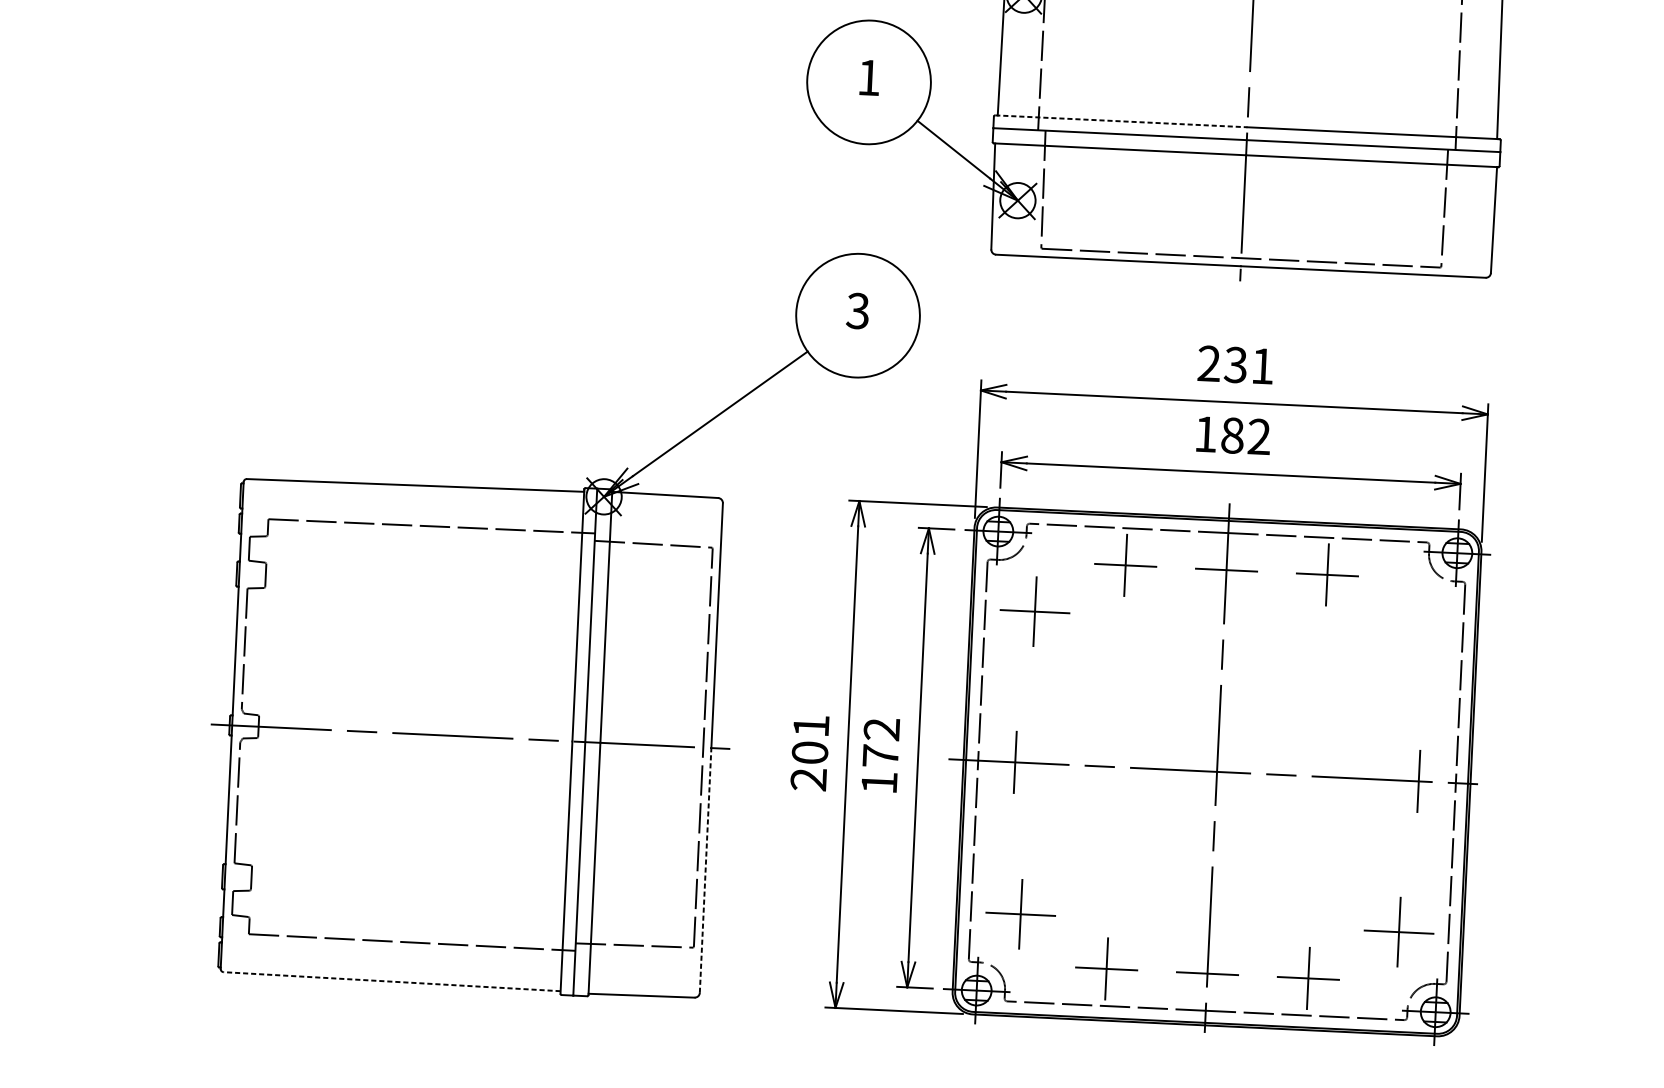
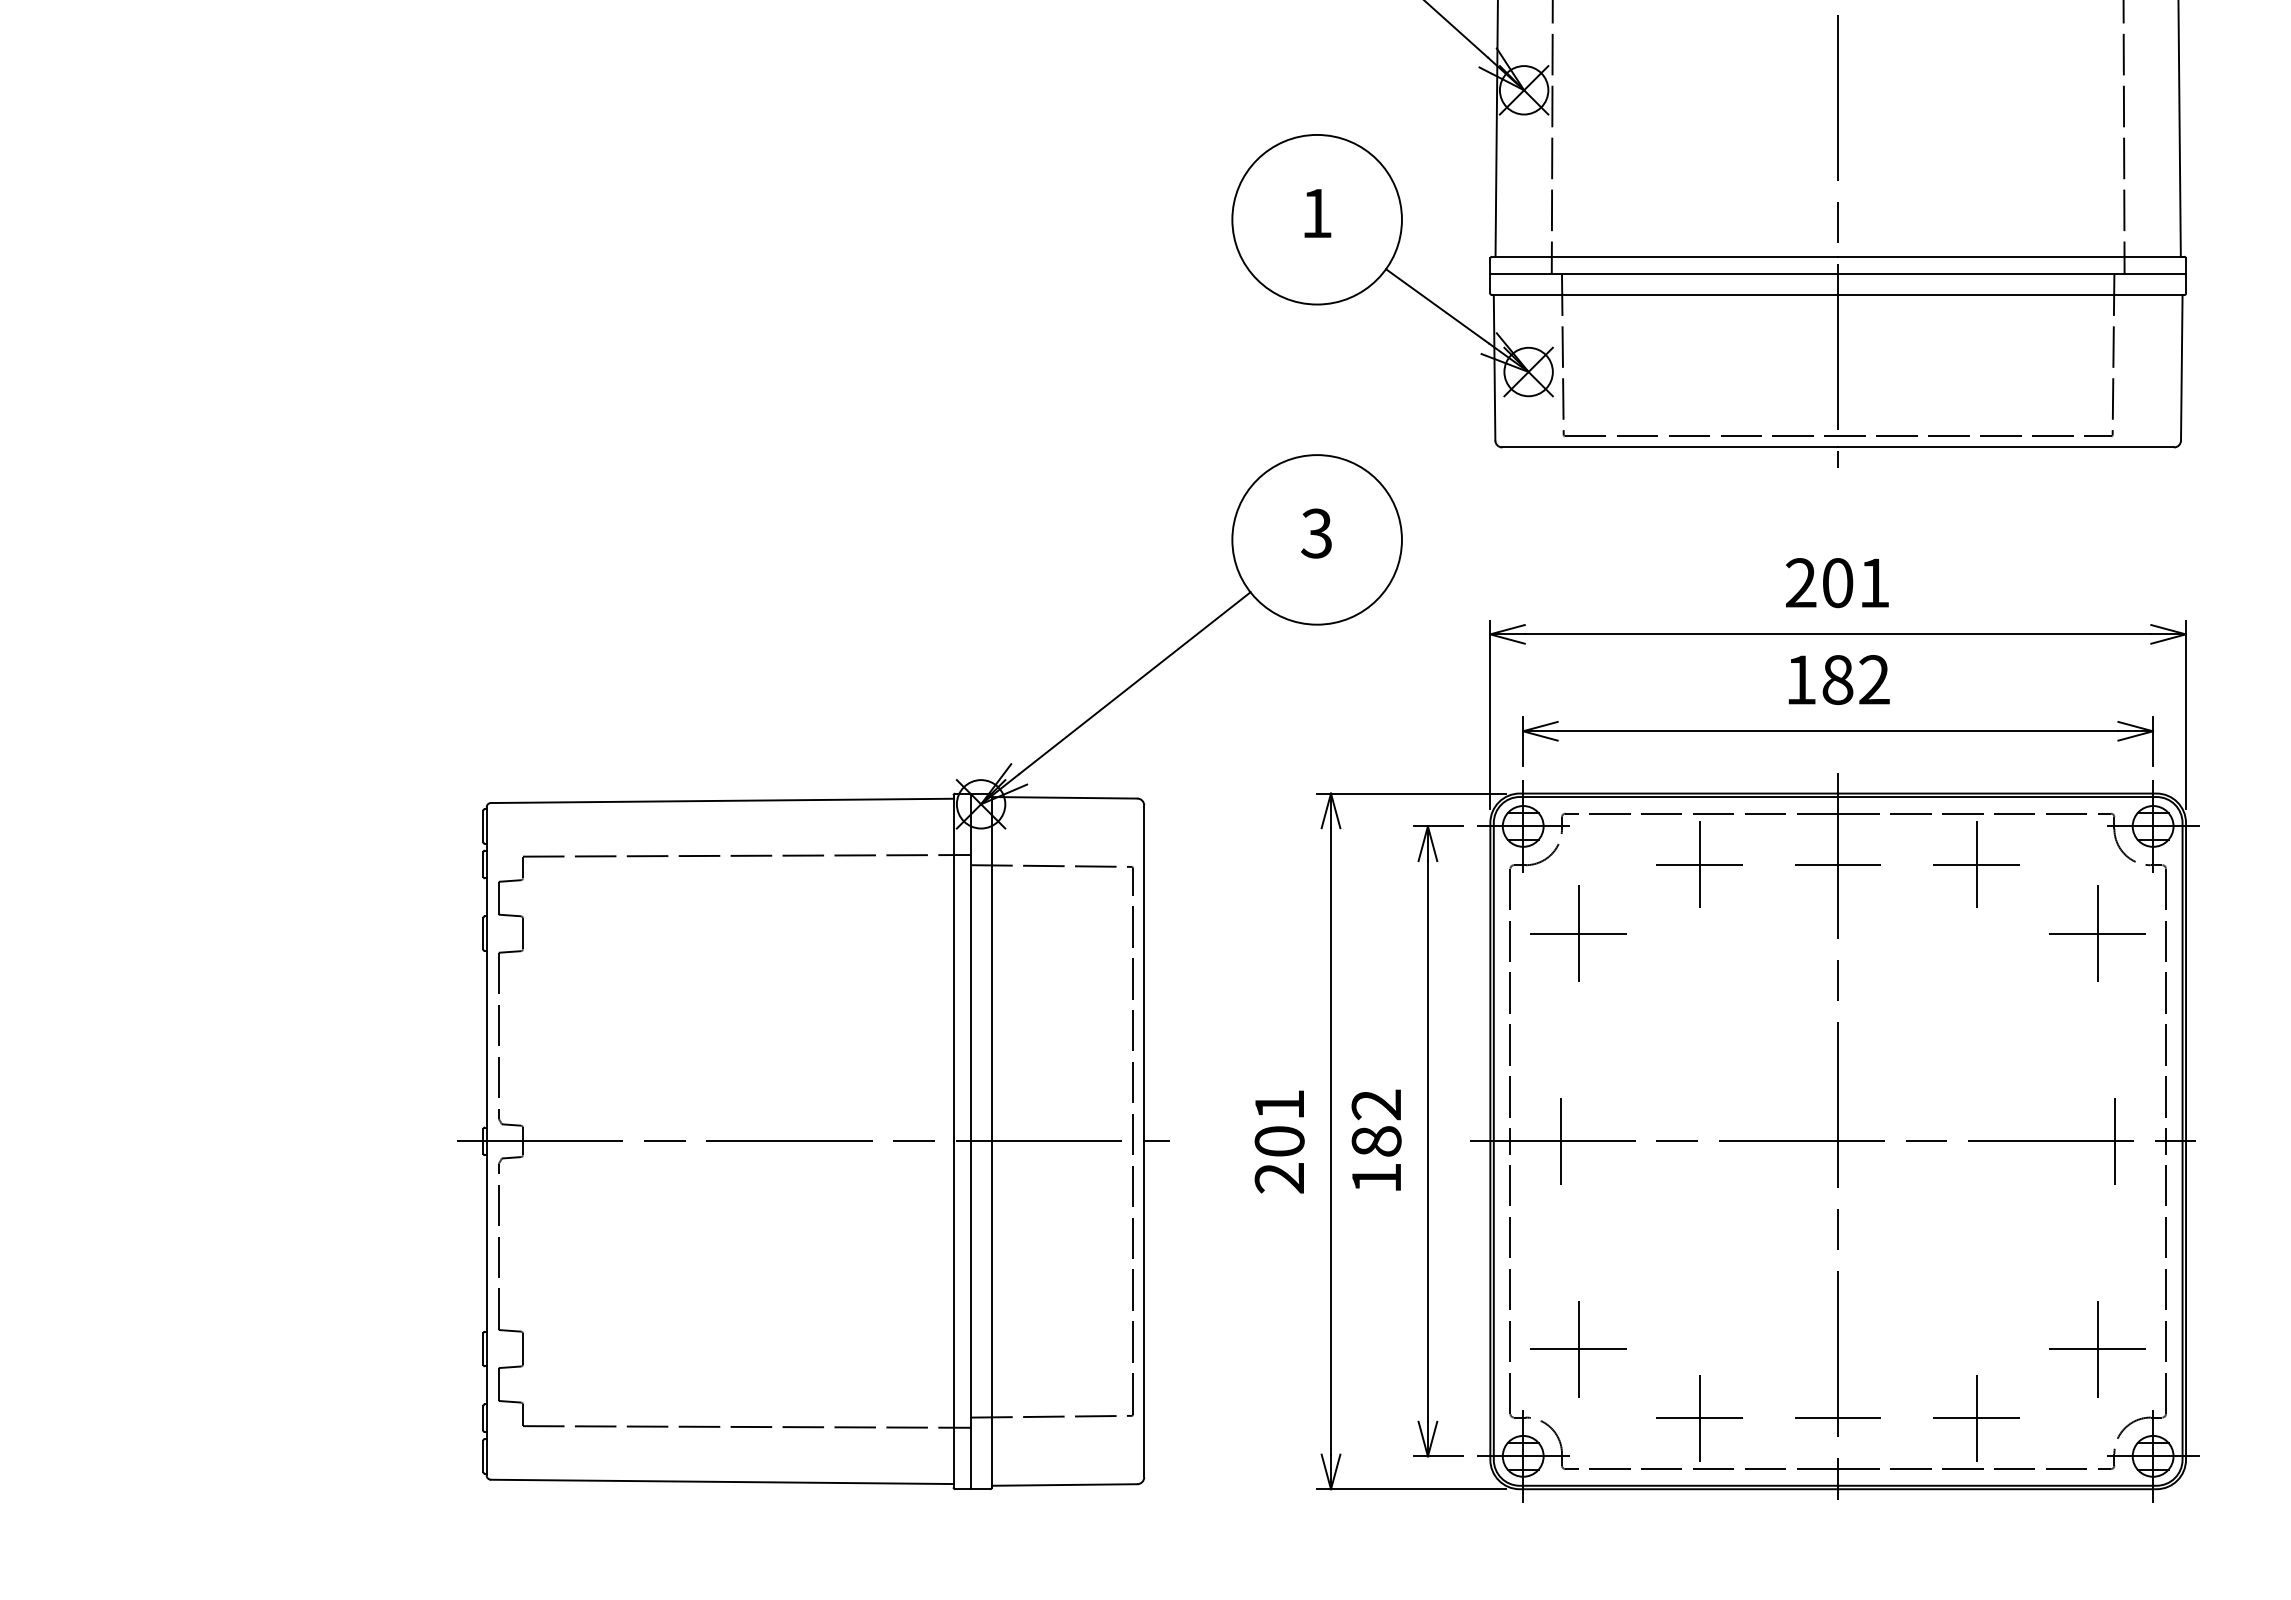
line: (1121, 121) -> (1665, 256), dashed -> solid
text: (1235, 365) -> (1837, 583), 231 -> 201
part: (1413, 629) -> (2097, 933), added
text: (880, 756) -> (1376, 1141), 172 -> 182
line: (705, 870) -> (1144, 1309), dashed -> solid
line: (391, 981) -> (721, 1481), dashed -> solid

